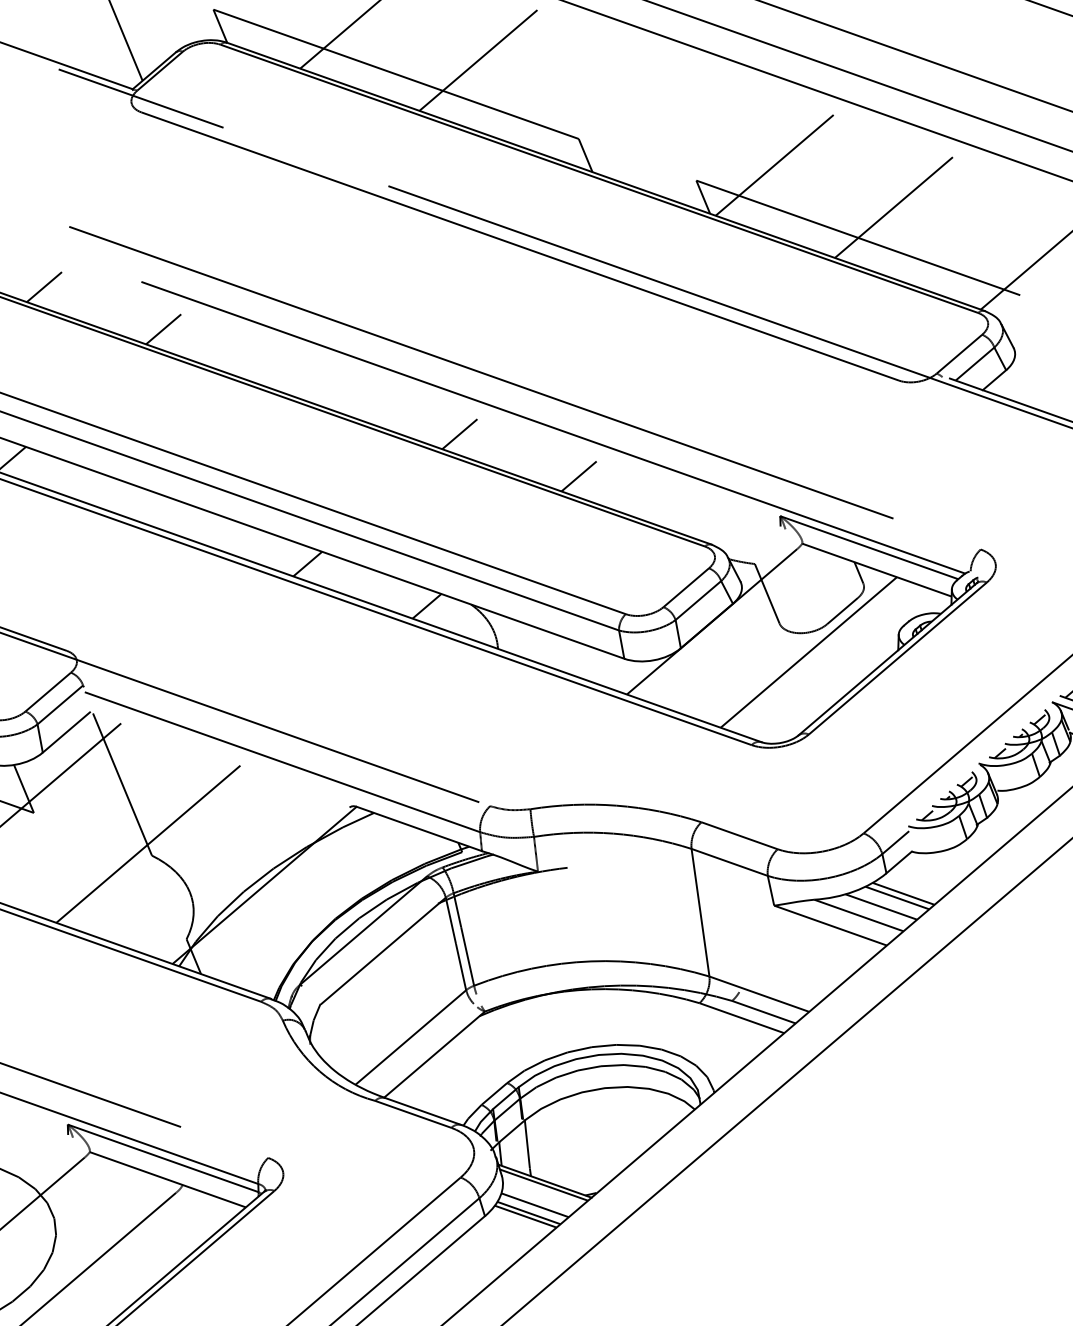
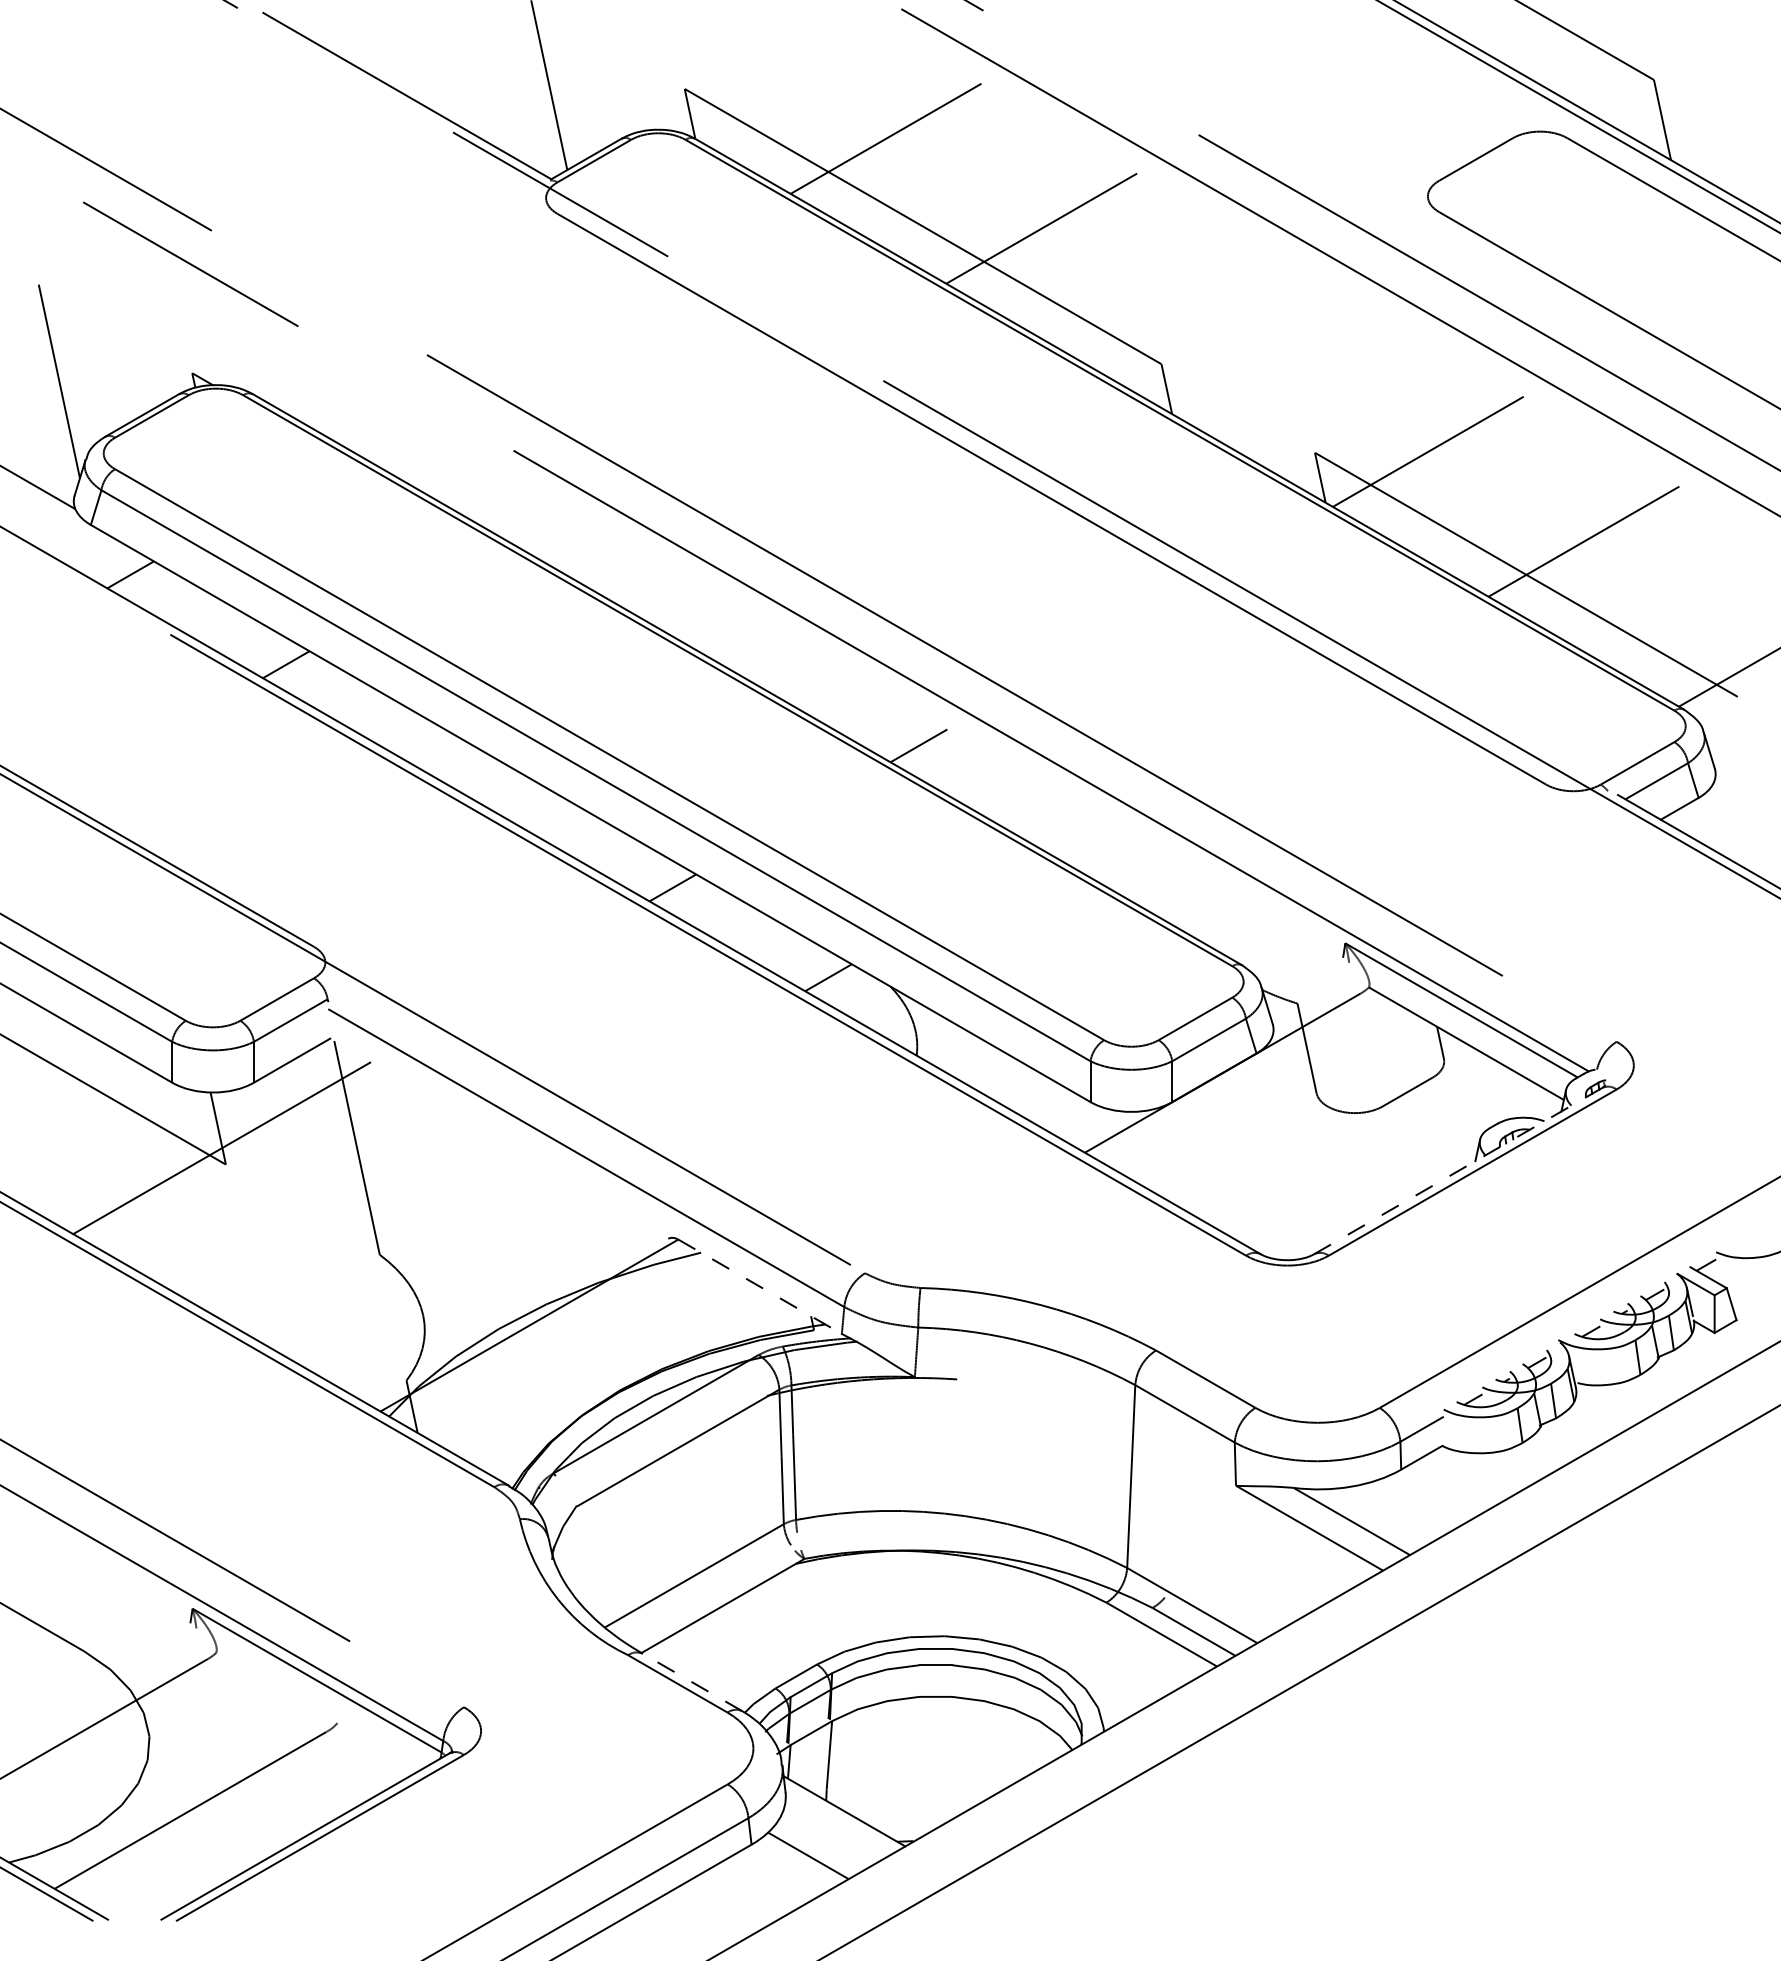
line: (44, 286) -> (376, 432), removed
line: (163, 329) -> (531, 522), removed
line: (579, 476) -> (1074, 835), removed
line: (808, 652) -> (1349, 1140), removed
line: (887, 659) -> (1457, 1171), solid -> dashed
line: (419, 829) -> (760, 1287), solid -> dashed
line: (148, 843) -> (377, 1237), removed
line: (903, 893) -> (1419, 1502), removed
line: (896, 897) -> (1409, 1506), removed
line: (881, 907) -> (1385, 1515), removed
line: (423, 1111) -> (692, 1682), solid -> dashed
line: (167, 1179) -> (317, 1711), removed
line: (543, 1185) -> (841, 1816), removed
line: (535, 1205) -> (824, 1842), removed
line: (528, 1212) -> (813, 1851), removed

